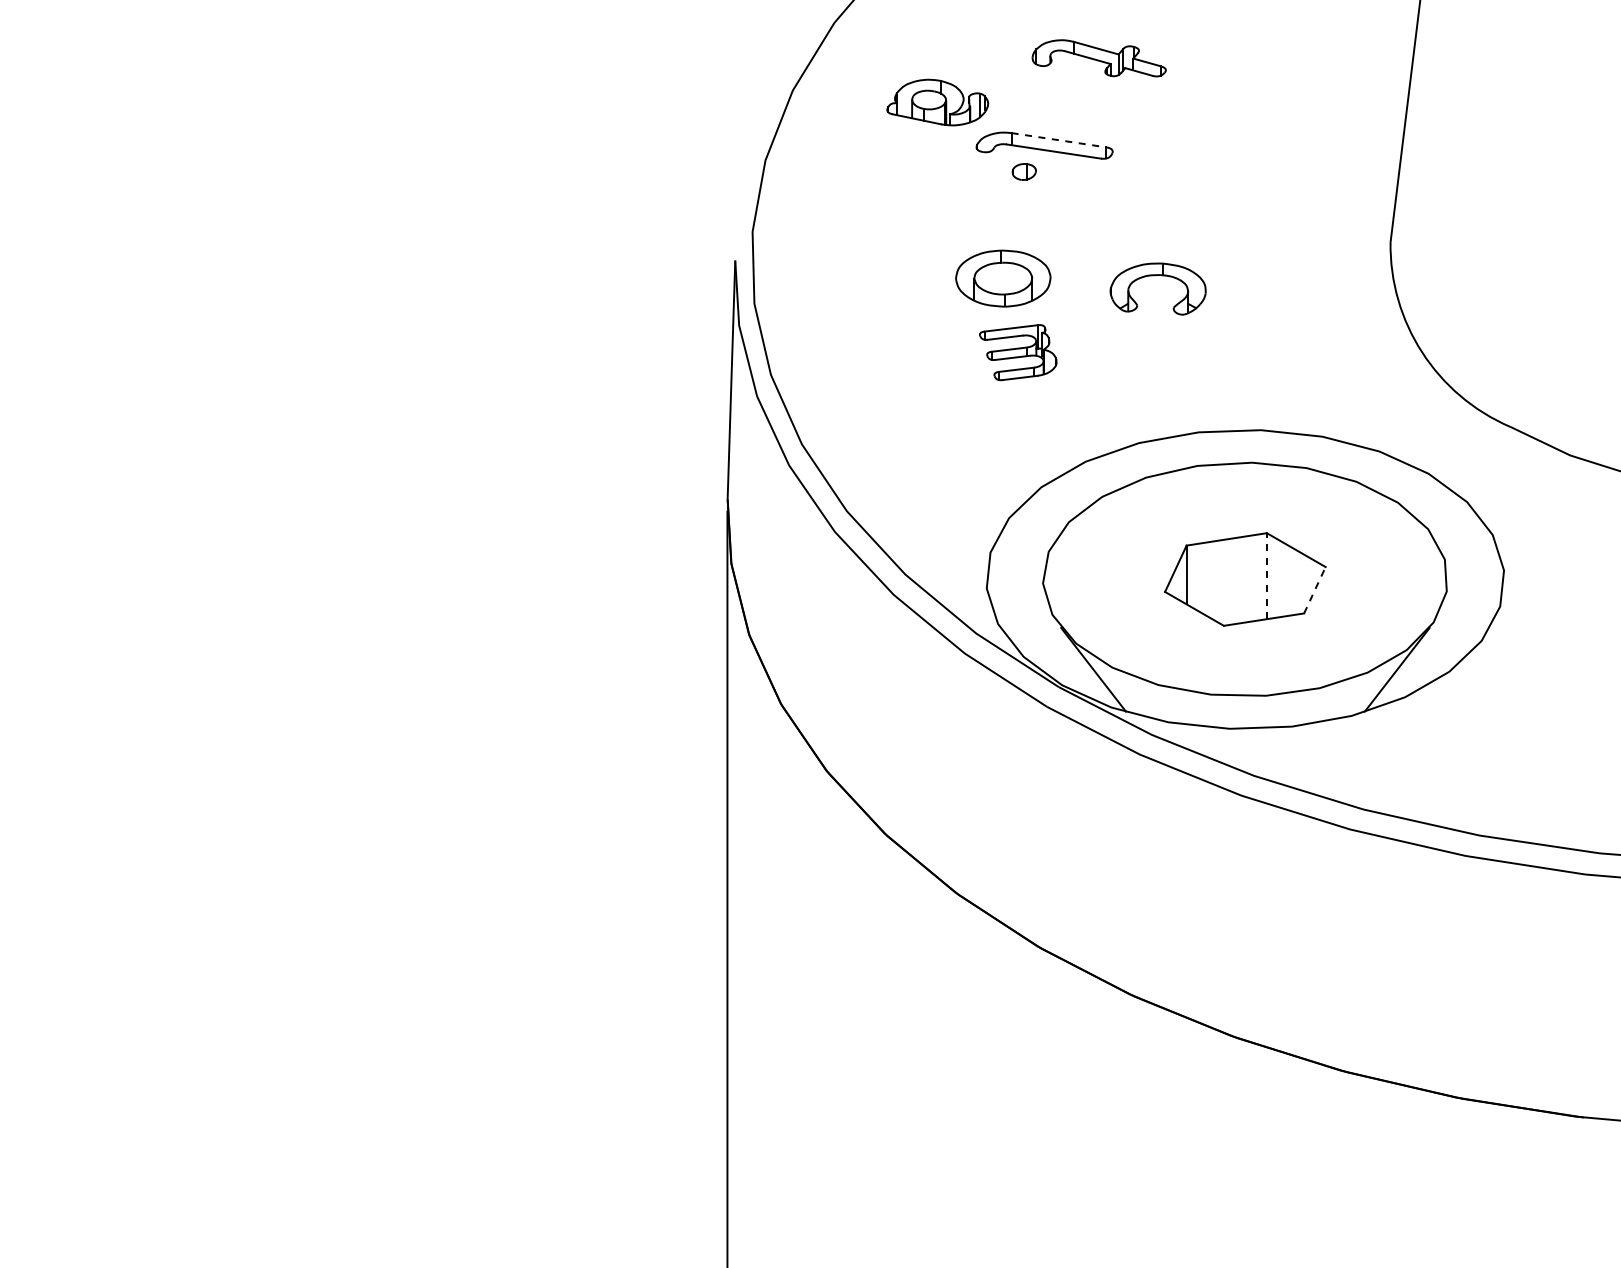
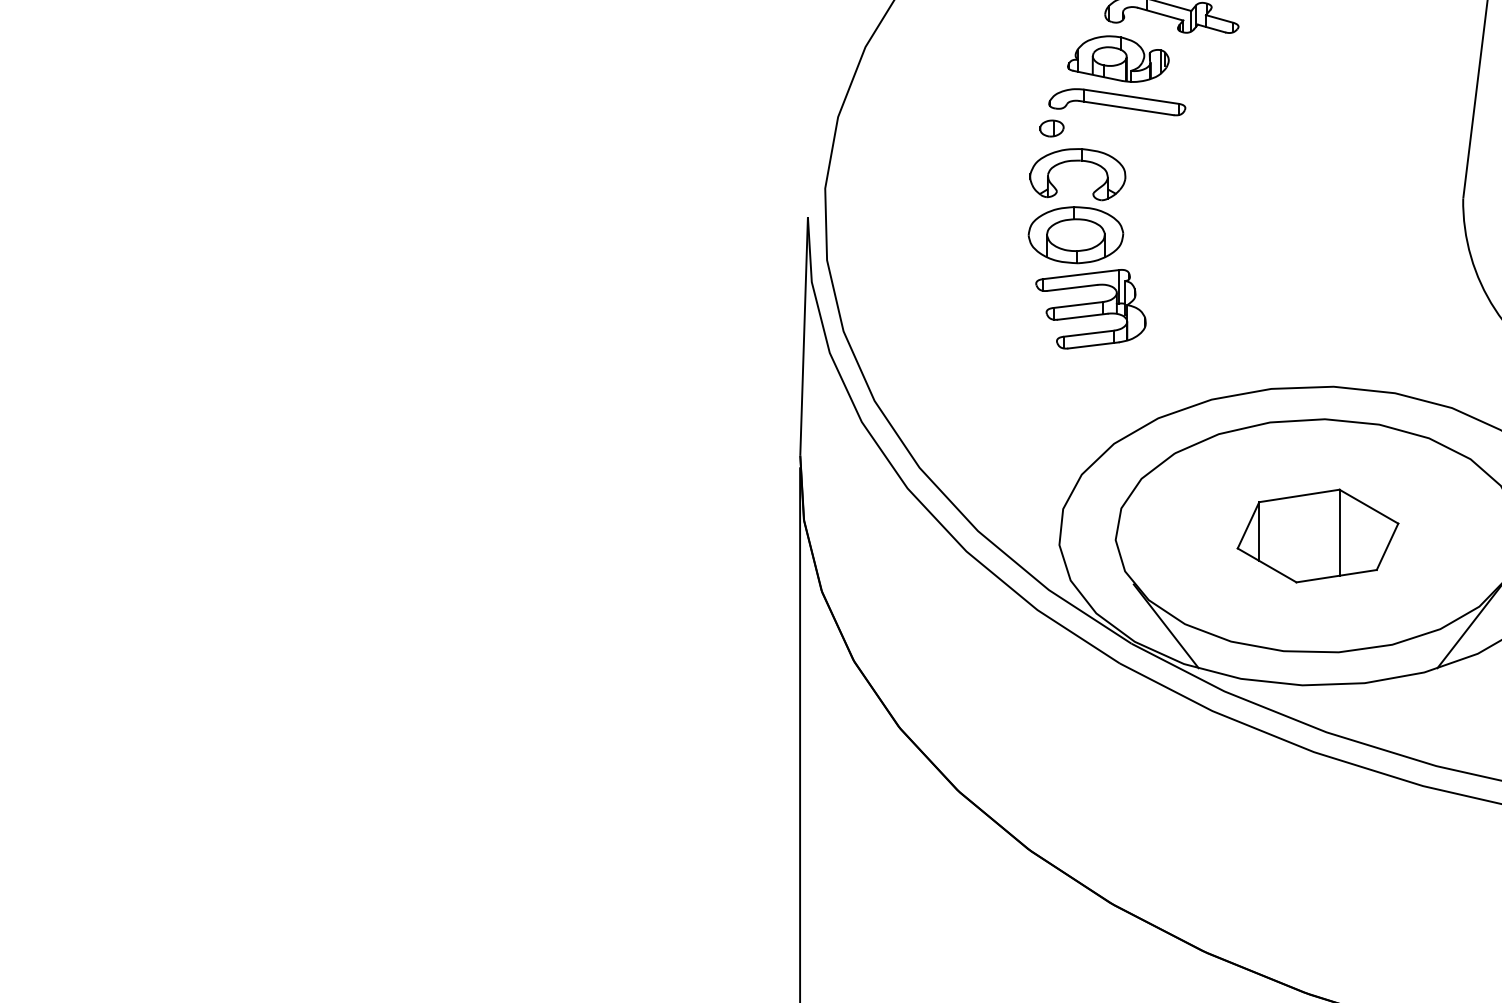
part: (937, 102) -> (1118, 59), moved
line: (1058, 140) -> (1131, 97), dashed -> solid
part: (1023, 171) -> (1051, 128), moved
part: (1155, 276) -> (1075, 162), moved
part: (1017, 352) -> (1090, 309), size x1.43
line: (1266, 575) -> (1339, 532), dashed -> solid
line: (1314, 590) -> (1387, 547), dashed -> solid

